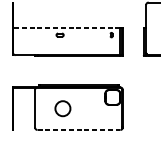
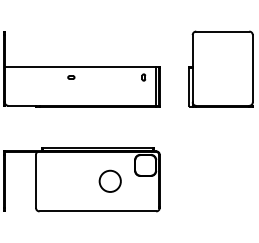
line: (66, 27) -> (80, 66), dashed -> solid
part: (60, 35) -> (71, 77), size x0.62
circle: (62, 108) -> (109, 180), moved
line: (79, 130) -> (98, 211), dashed -> solid

